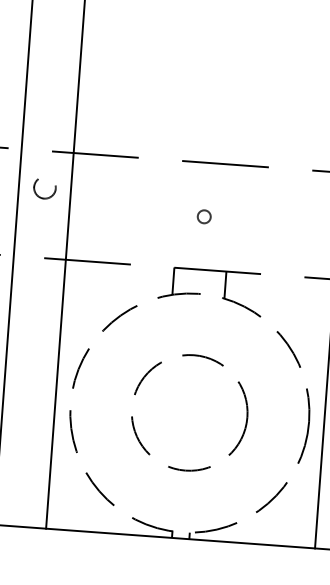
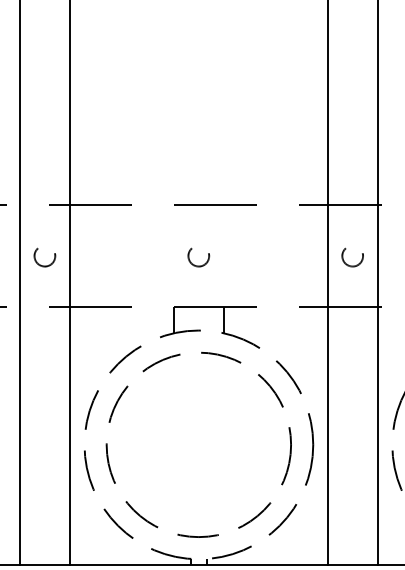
circle: (44, 189) -> (44, 257), moved
circle: (203, 217) -> (198, 257), size x1.67
circle: (189, 412) -> (198, 444), size x1.67

